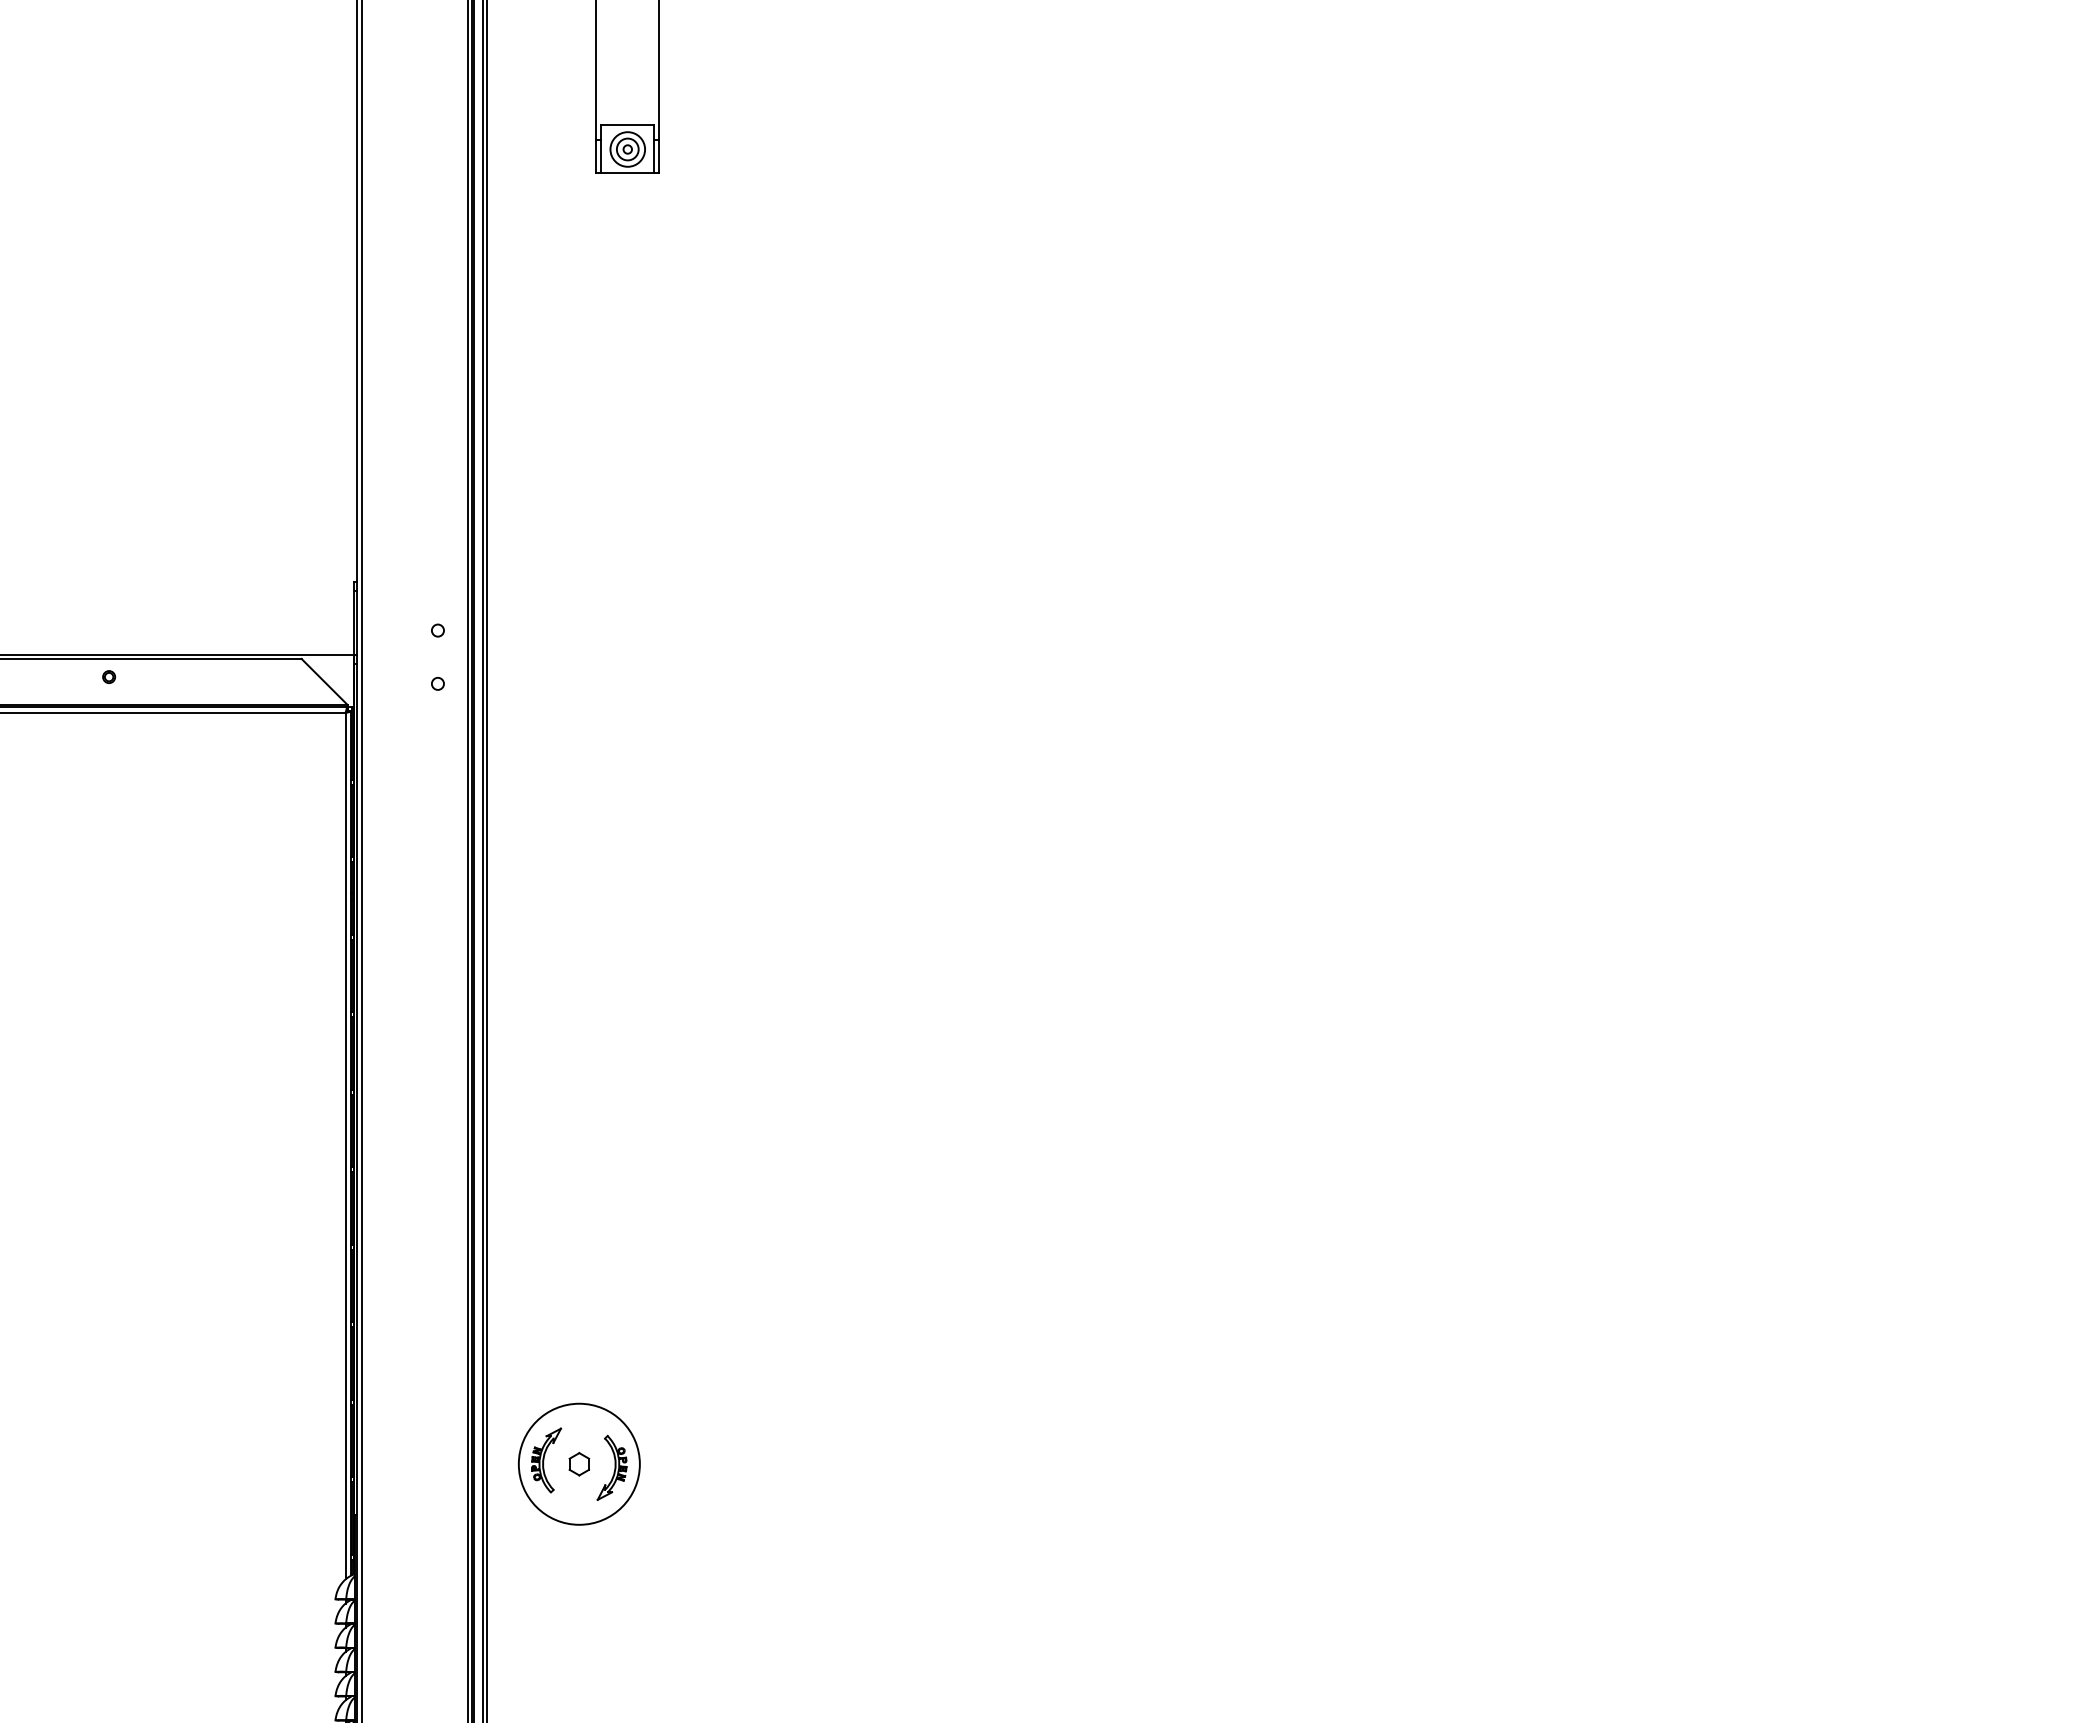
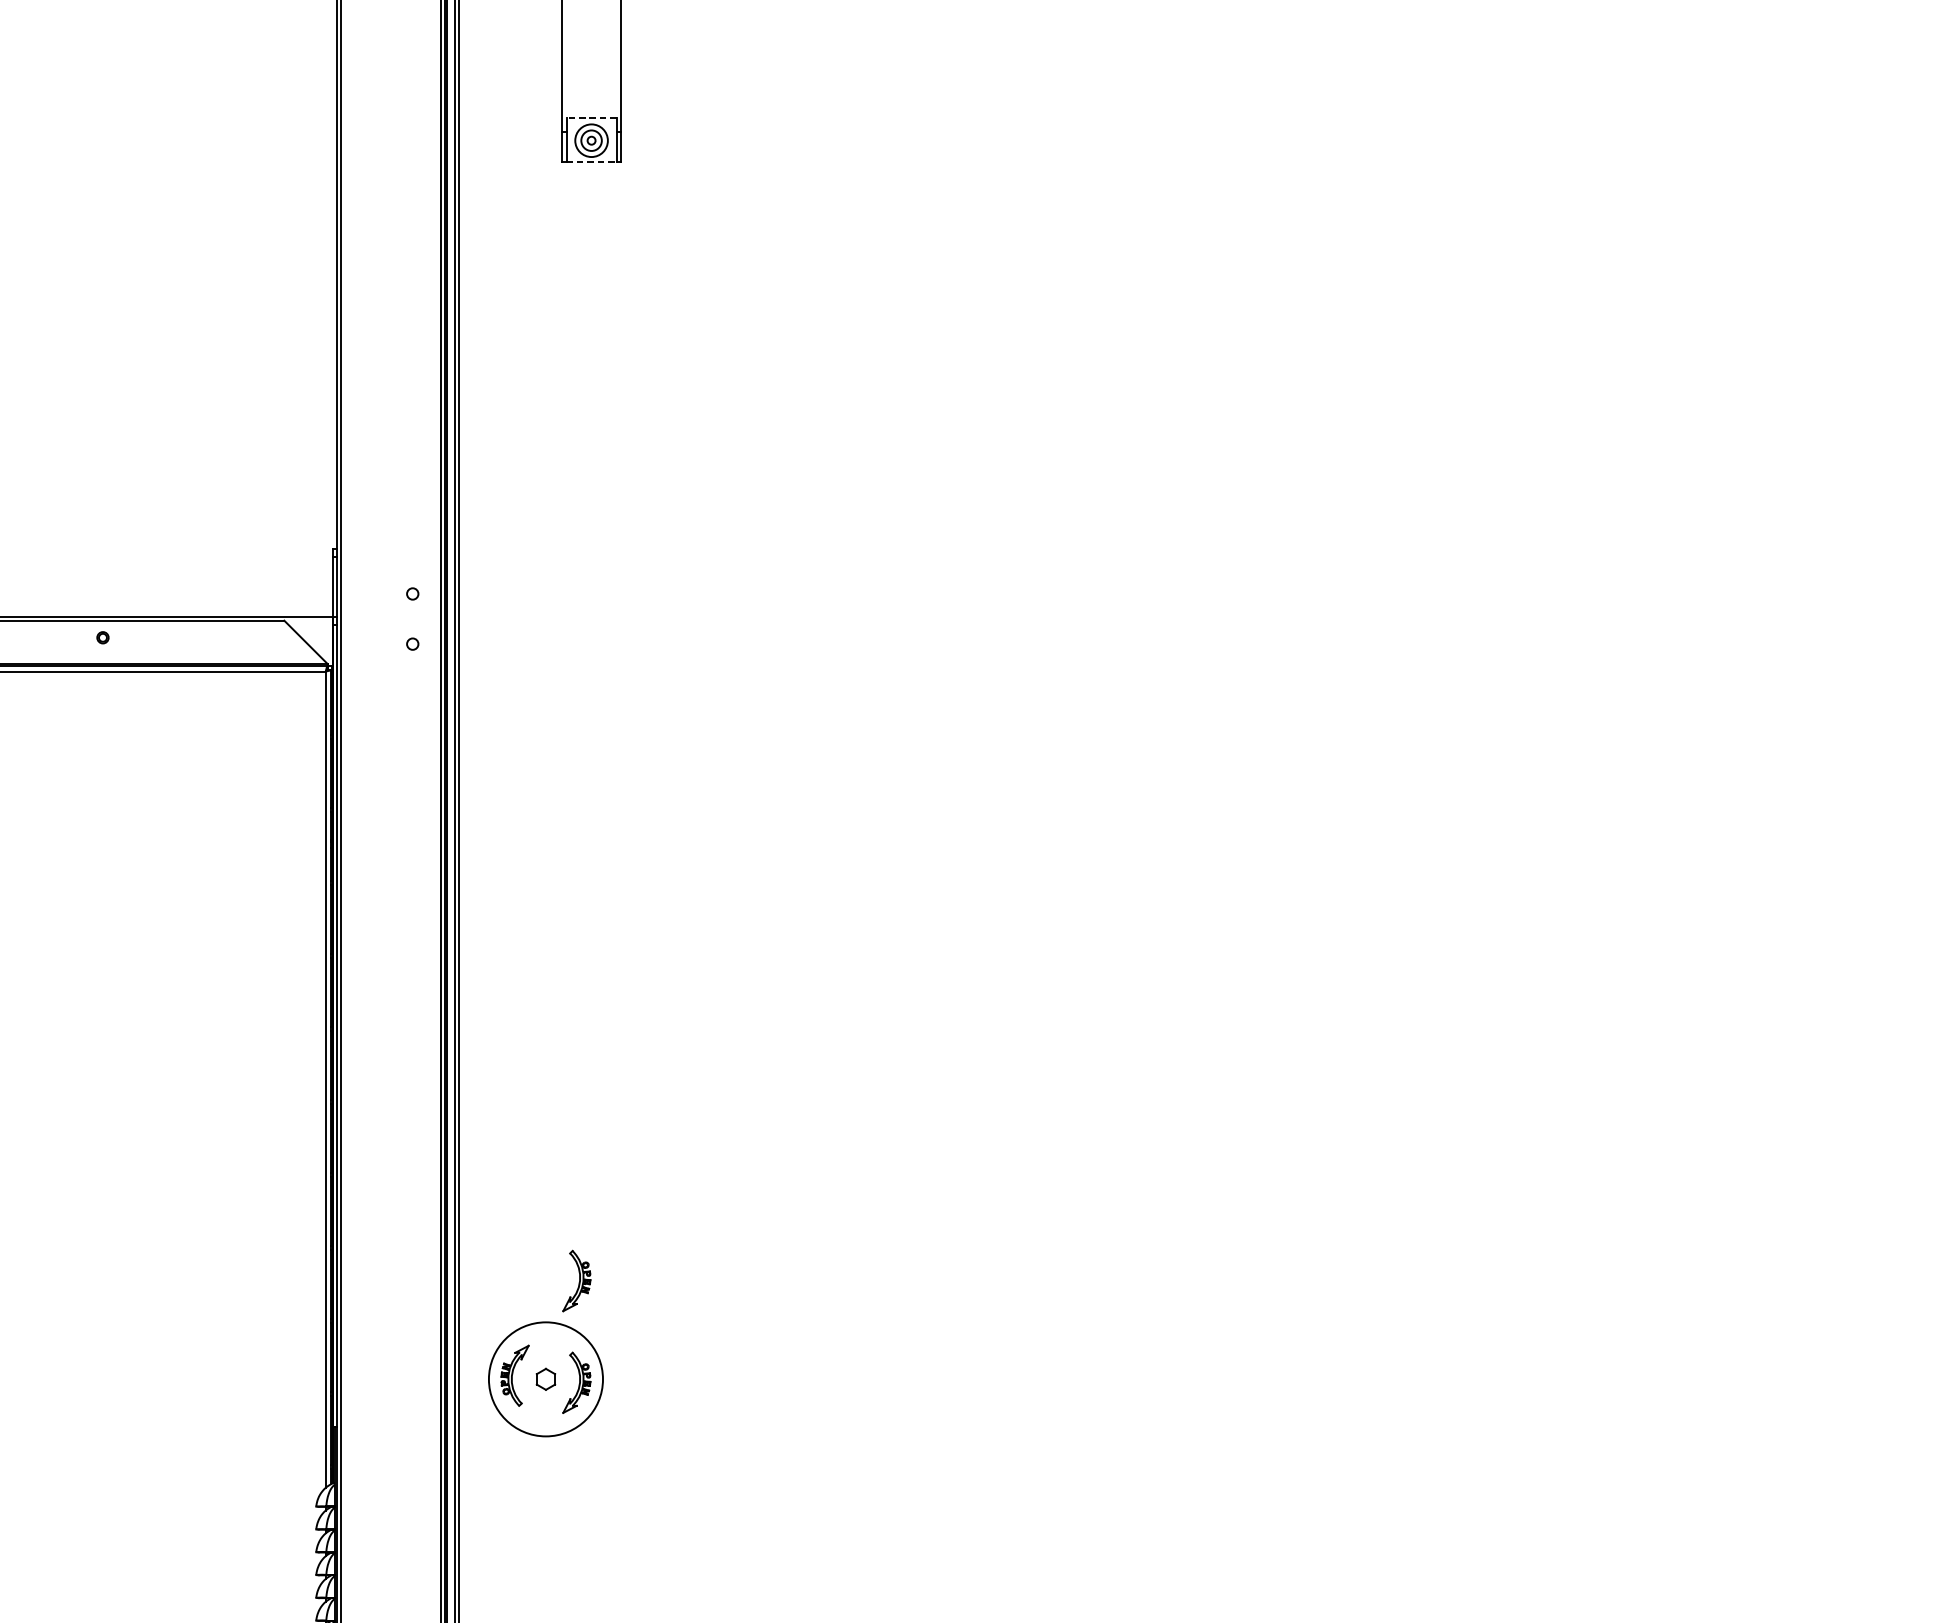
line: (627, 125) -> (591, 118), solid -> dashed
line: (627, 172) -> (591, 162), solid -> dashed
part: (611, 1359) -> (576, 1280), added

